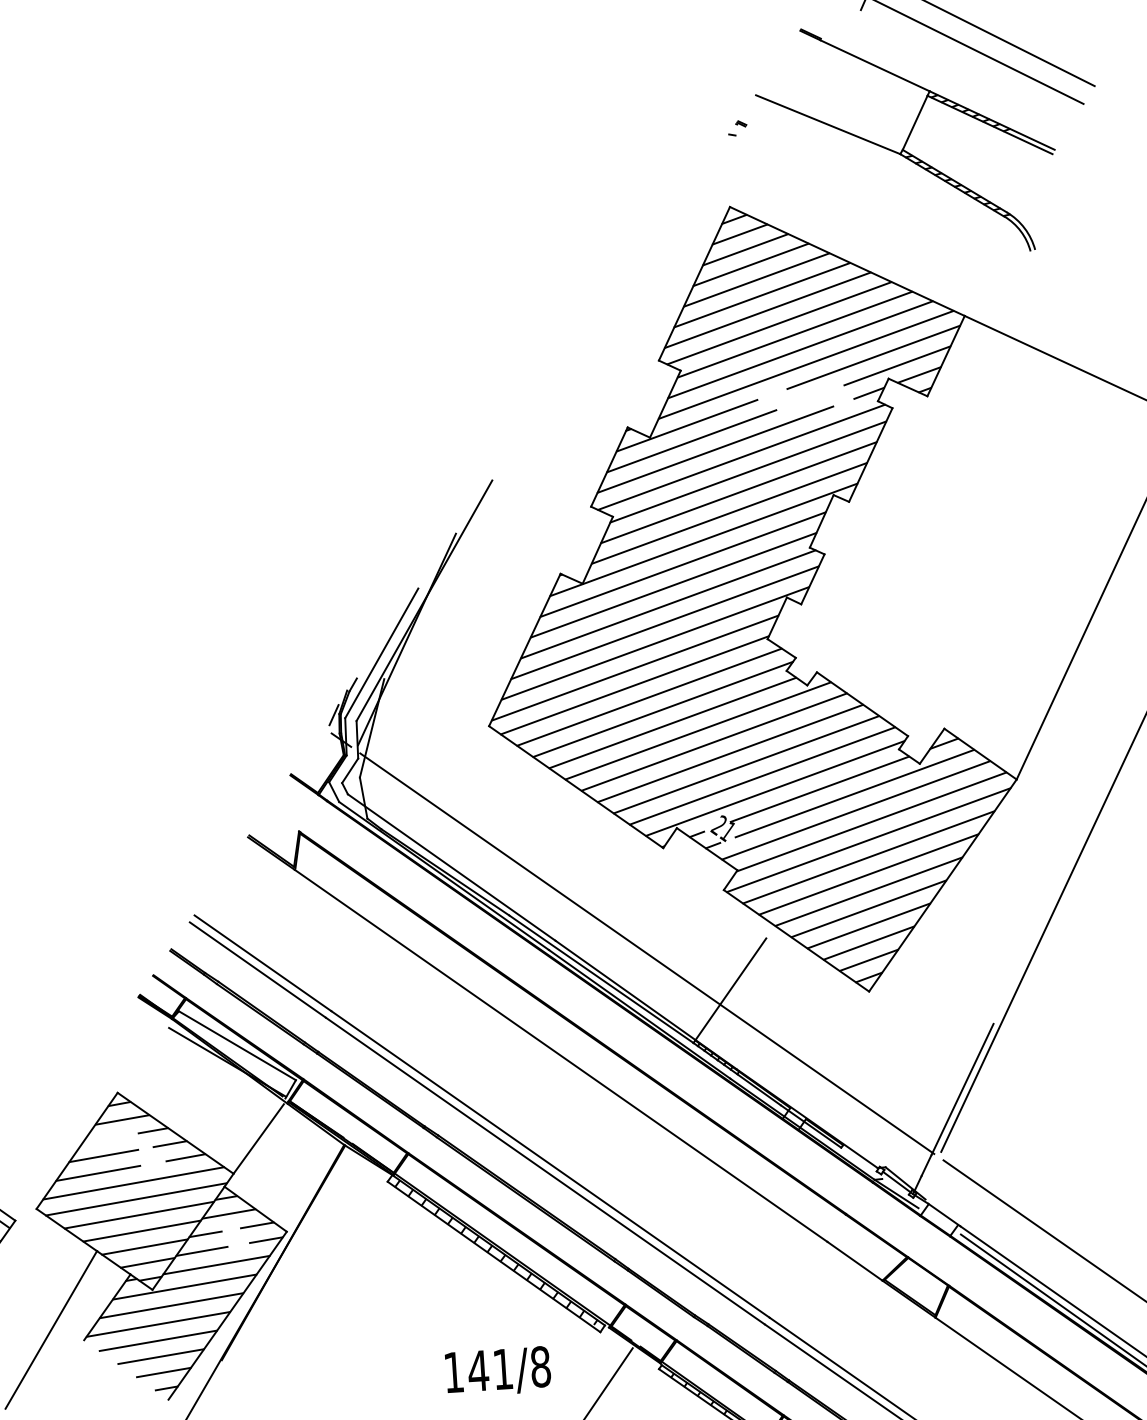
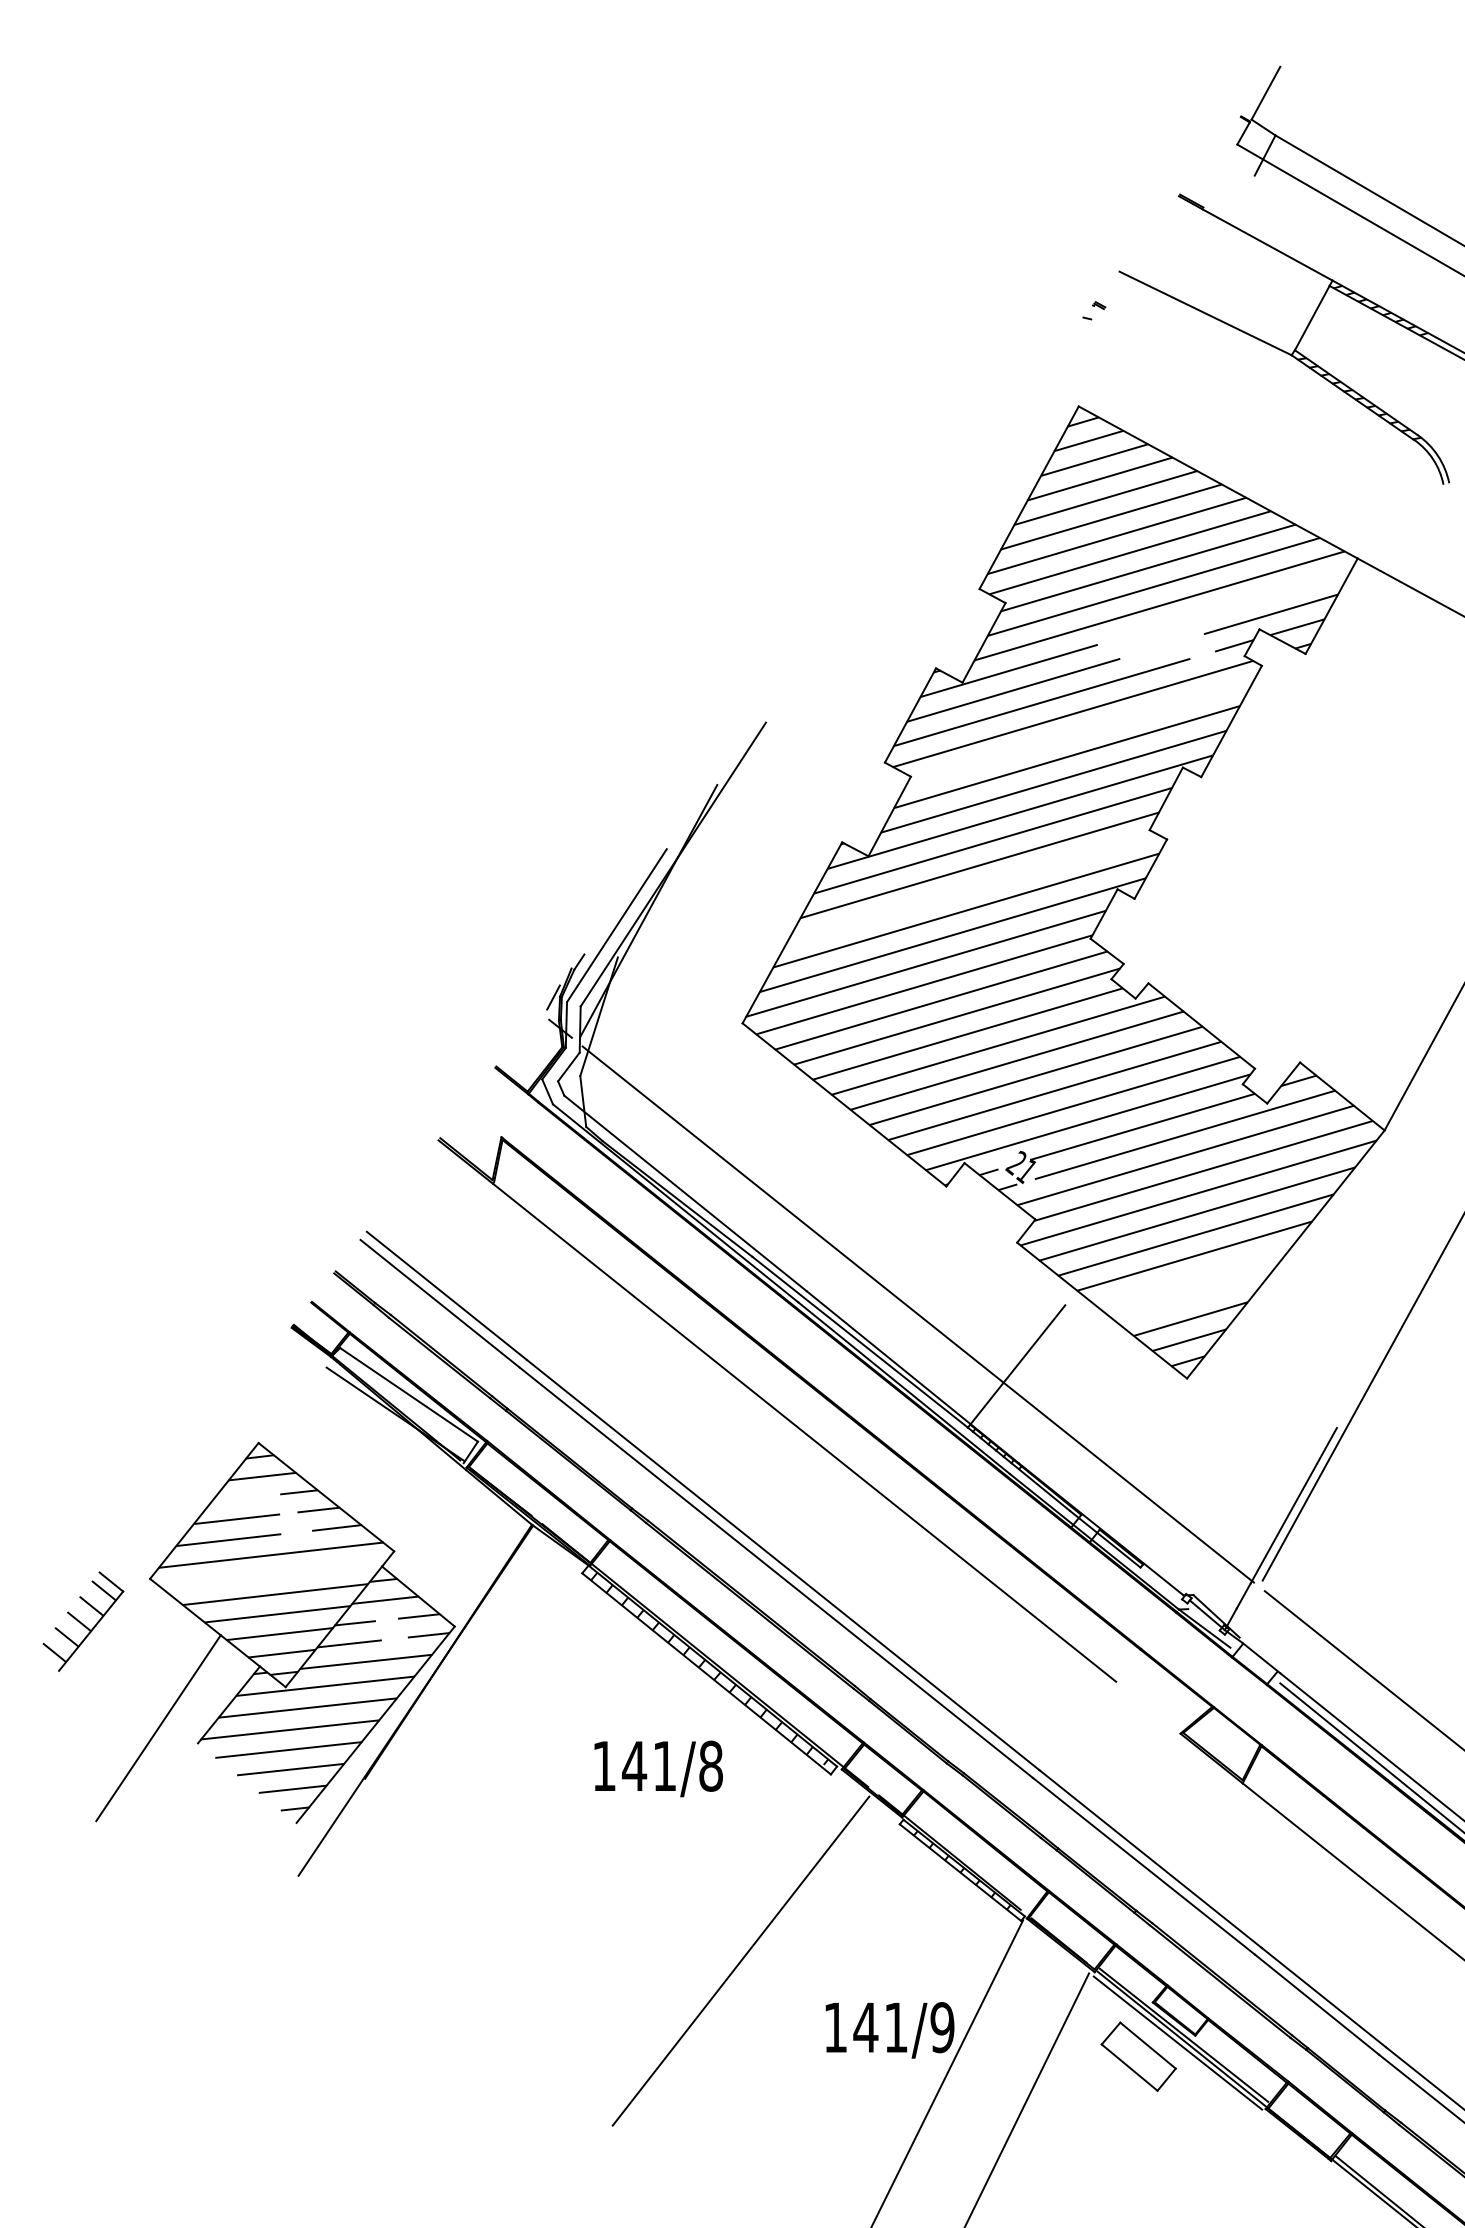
line: (873, 356) -> (1242, 601), removed
line: (747, 472) -> (1079, 732), removed
line: (668, 603) -> (971, 887), removed
line: (868, 908) -> (1193, 1276), removed
line: (868, 925) -> (1191, 1297), removed
line: (258, 1138) -> (427, 1510), removed
line: (135, 1198) -> (272, 1574), removed
line: (855, 1261) -> (1148, 1707), removed
text: (498, 1371) -> (658, 1768), moved

